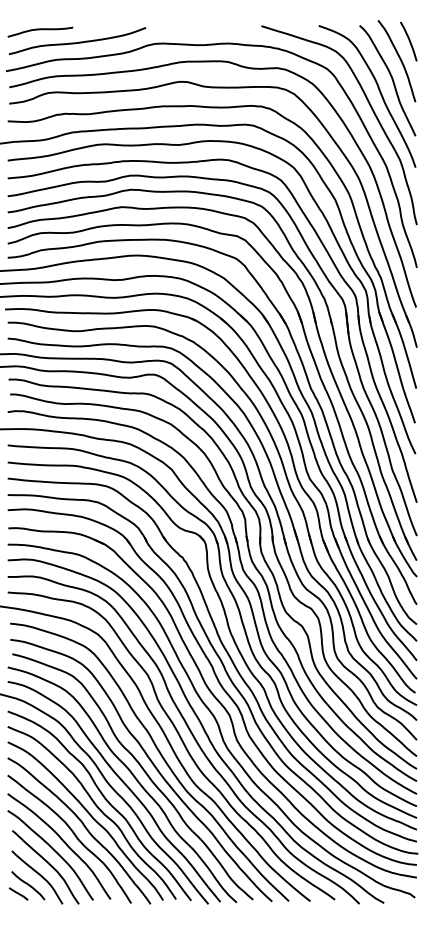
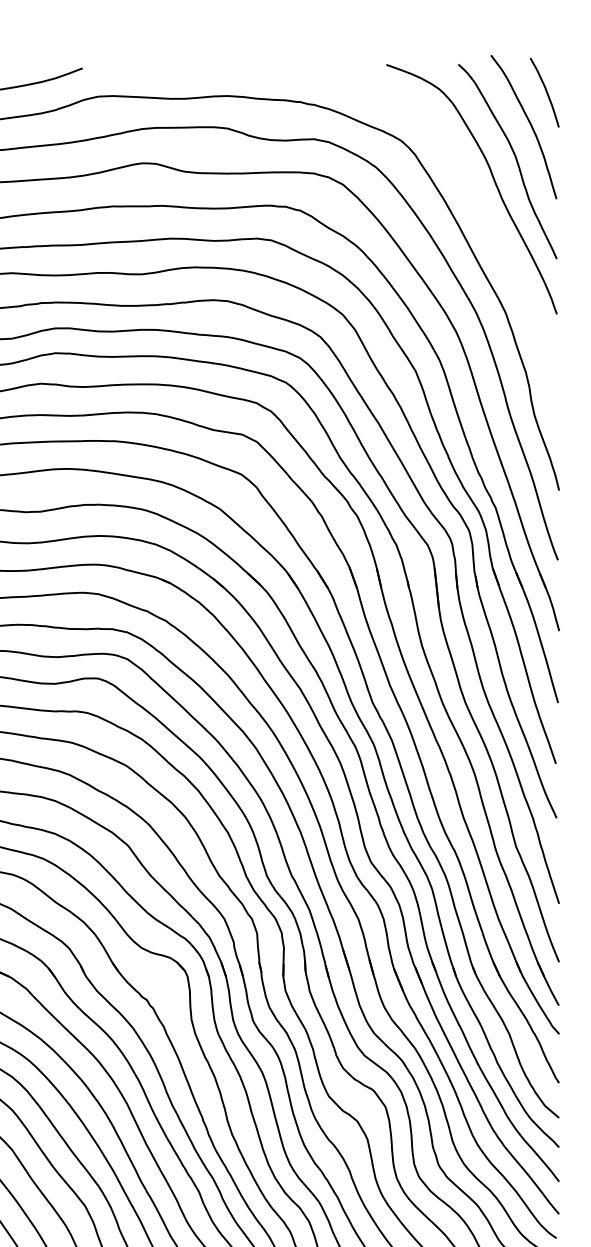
curve: (371, 109) -> (479, 212), removed

